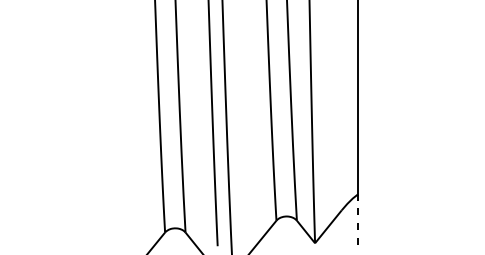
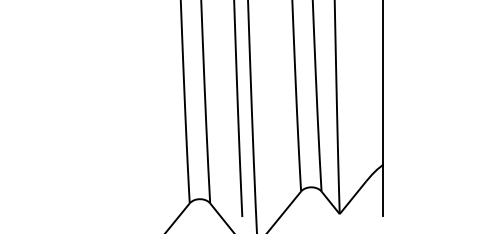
line: (357, 219) -> (382, 190), dashed -> solid

